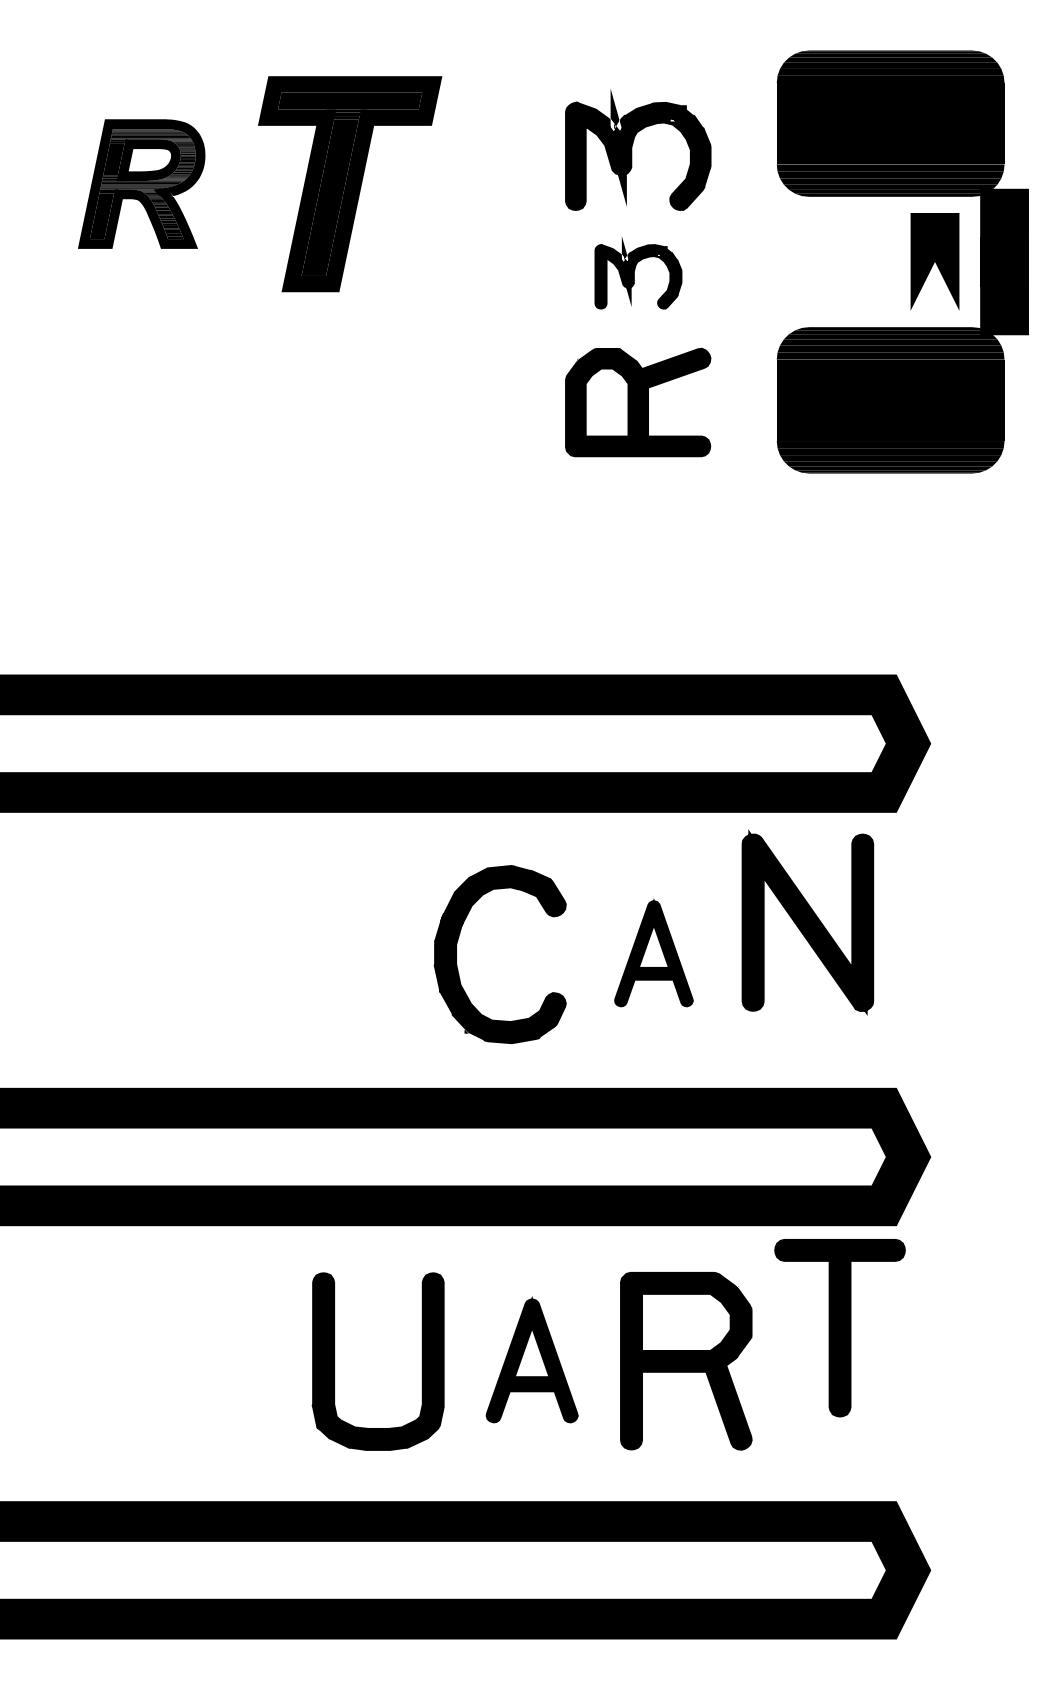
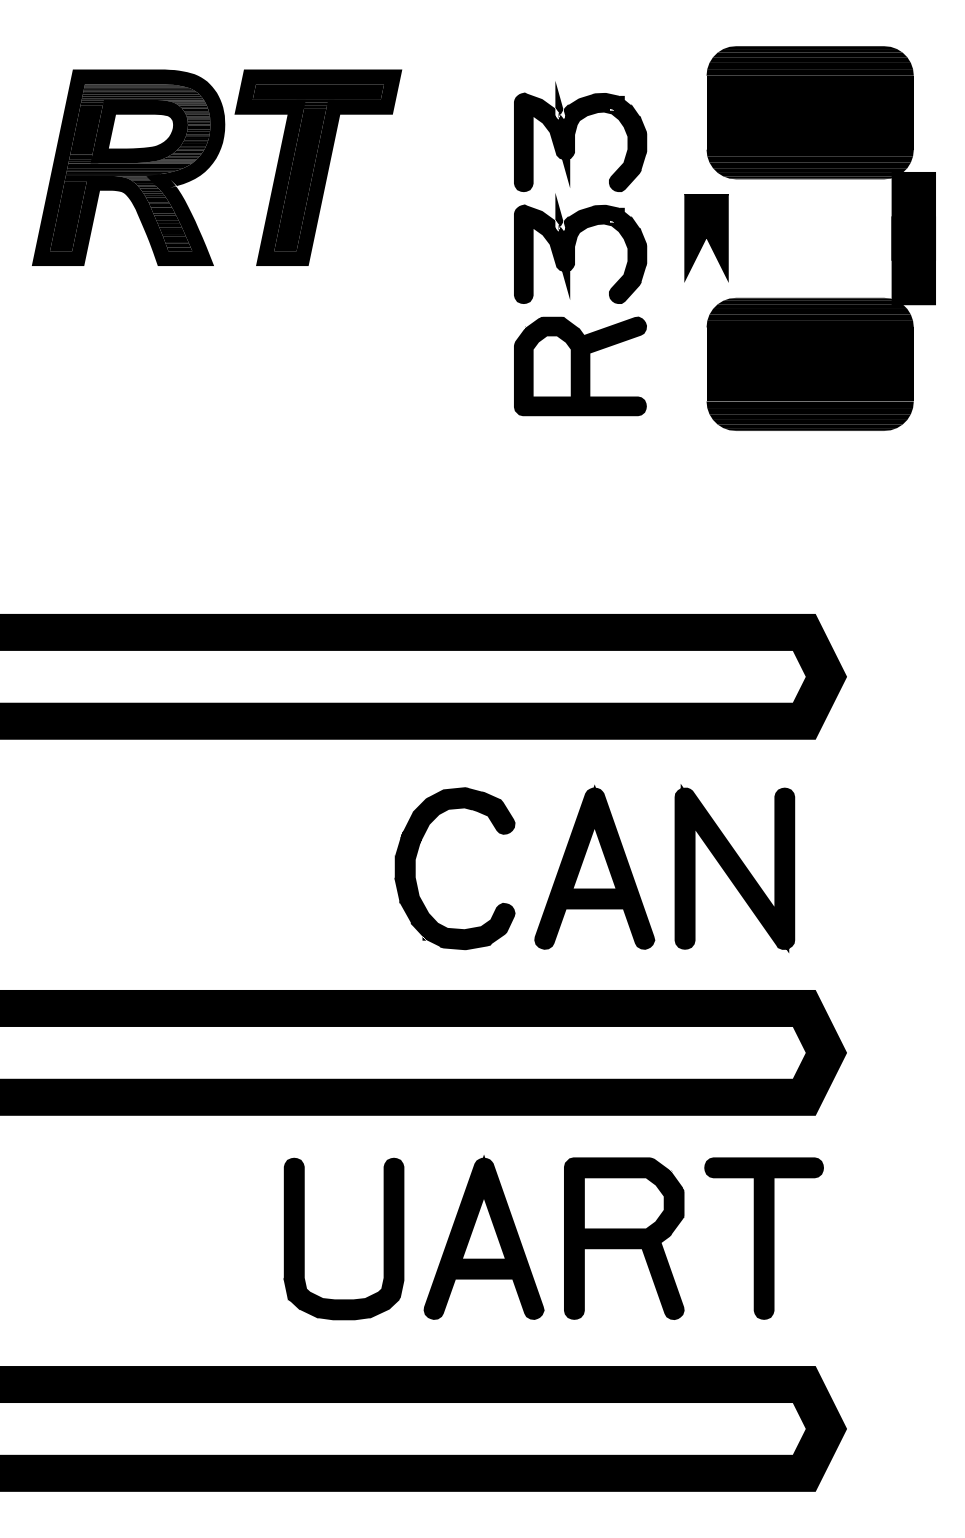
part: (141, 183) -> (128, 167), size x1.67
part: (934, 261) -> (706, 238), moved
part: (638, 272) -> (580, 248), size x1.67
part: (807, 922) -> (734, 868), moved
part: (653, 952) -> (594, 866), size x1.67
part: (839, 1328) -> (763, 1238), moved
part: (531, 1359) -> (483, 1237), size x1.43

